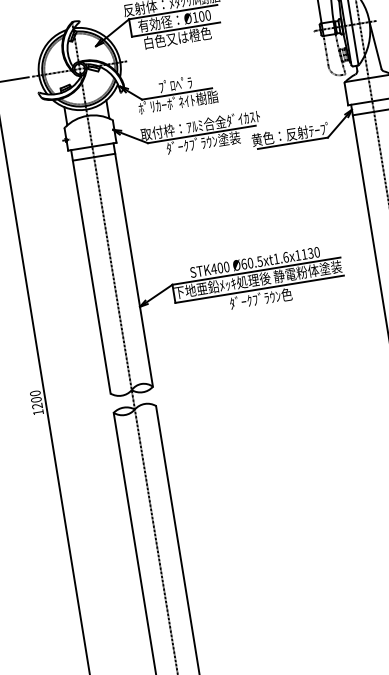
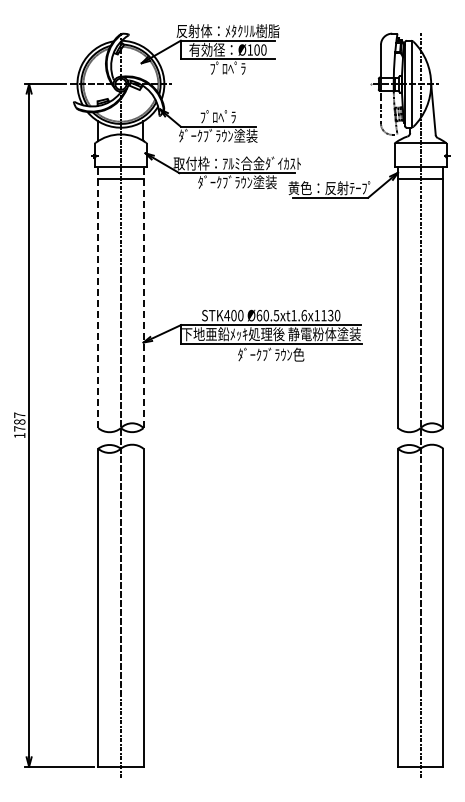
text: (177, 38) -> (228, 68), 白色又は橙色 -> ﾌﾟﾛﾍﾟﾗ
text: (177, 102) -> (217, 135), ﾎﾟﾘｶｰﾎﾞﾈｲﾄ樹脂 -> ﾀﾞｰｸﾌﾞﾗｳﾝ塗装
line: (133, 264) -> (143, 297), solid -> dashed
line: (91, 271) -> (98, 297), solid -> dashed
text: (36, 399) -> (19, 421), 1200 -> 1787

